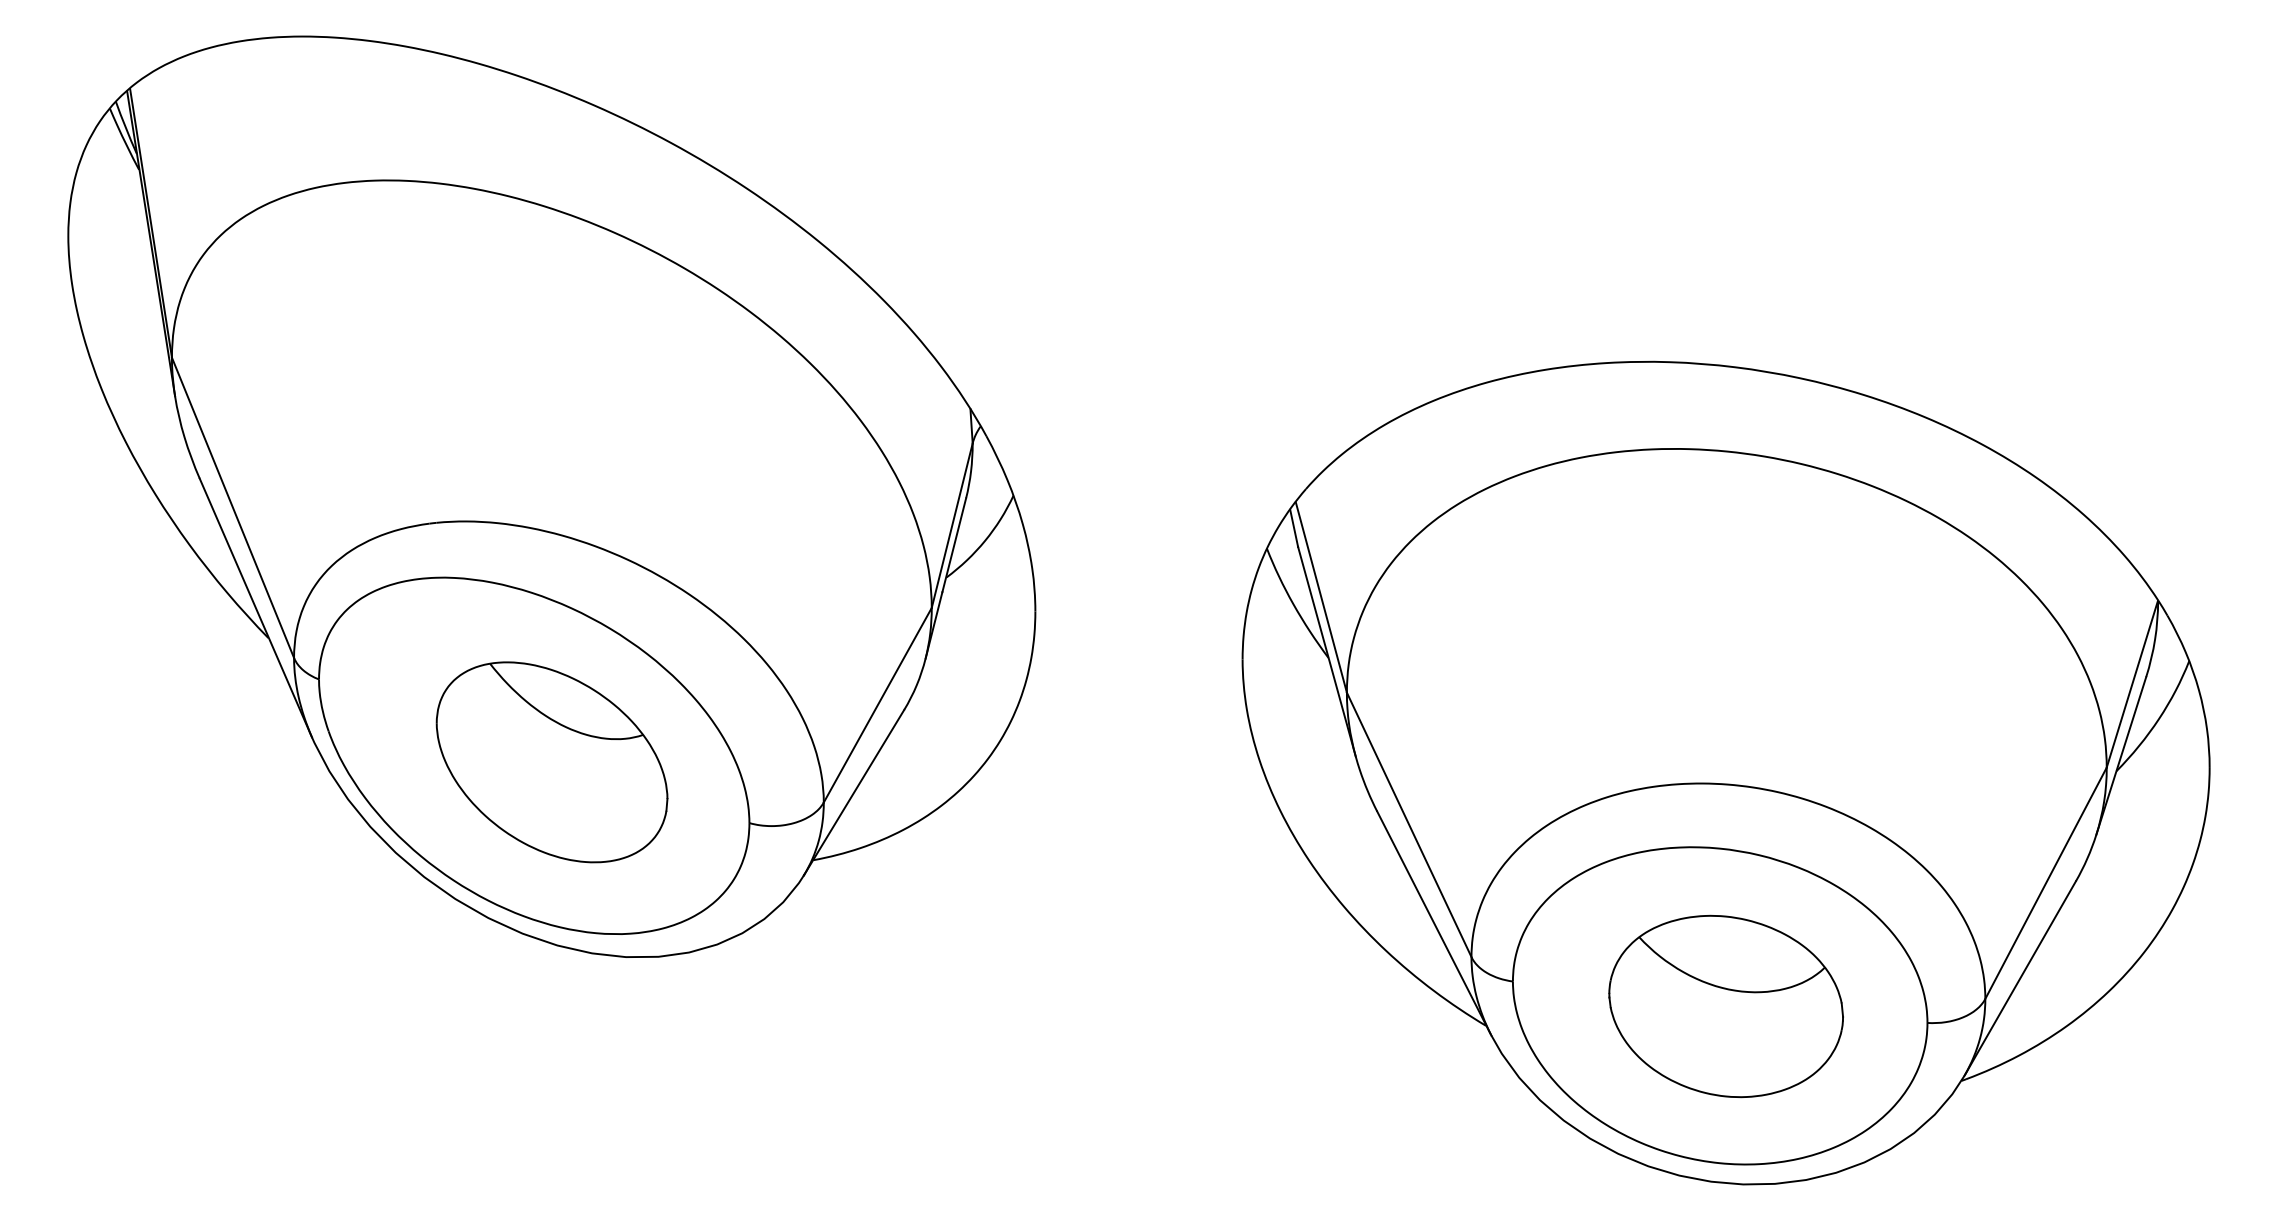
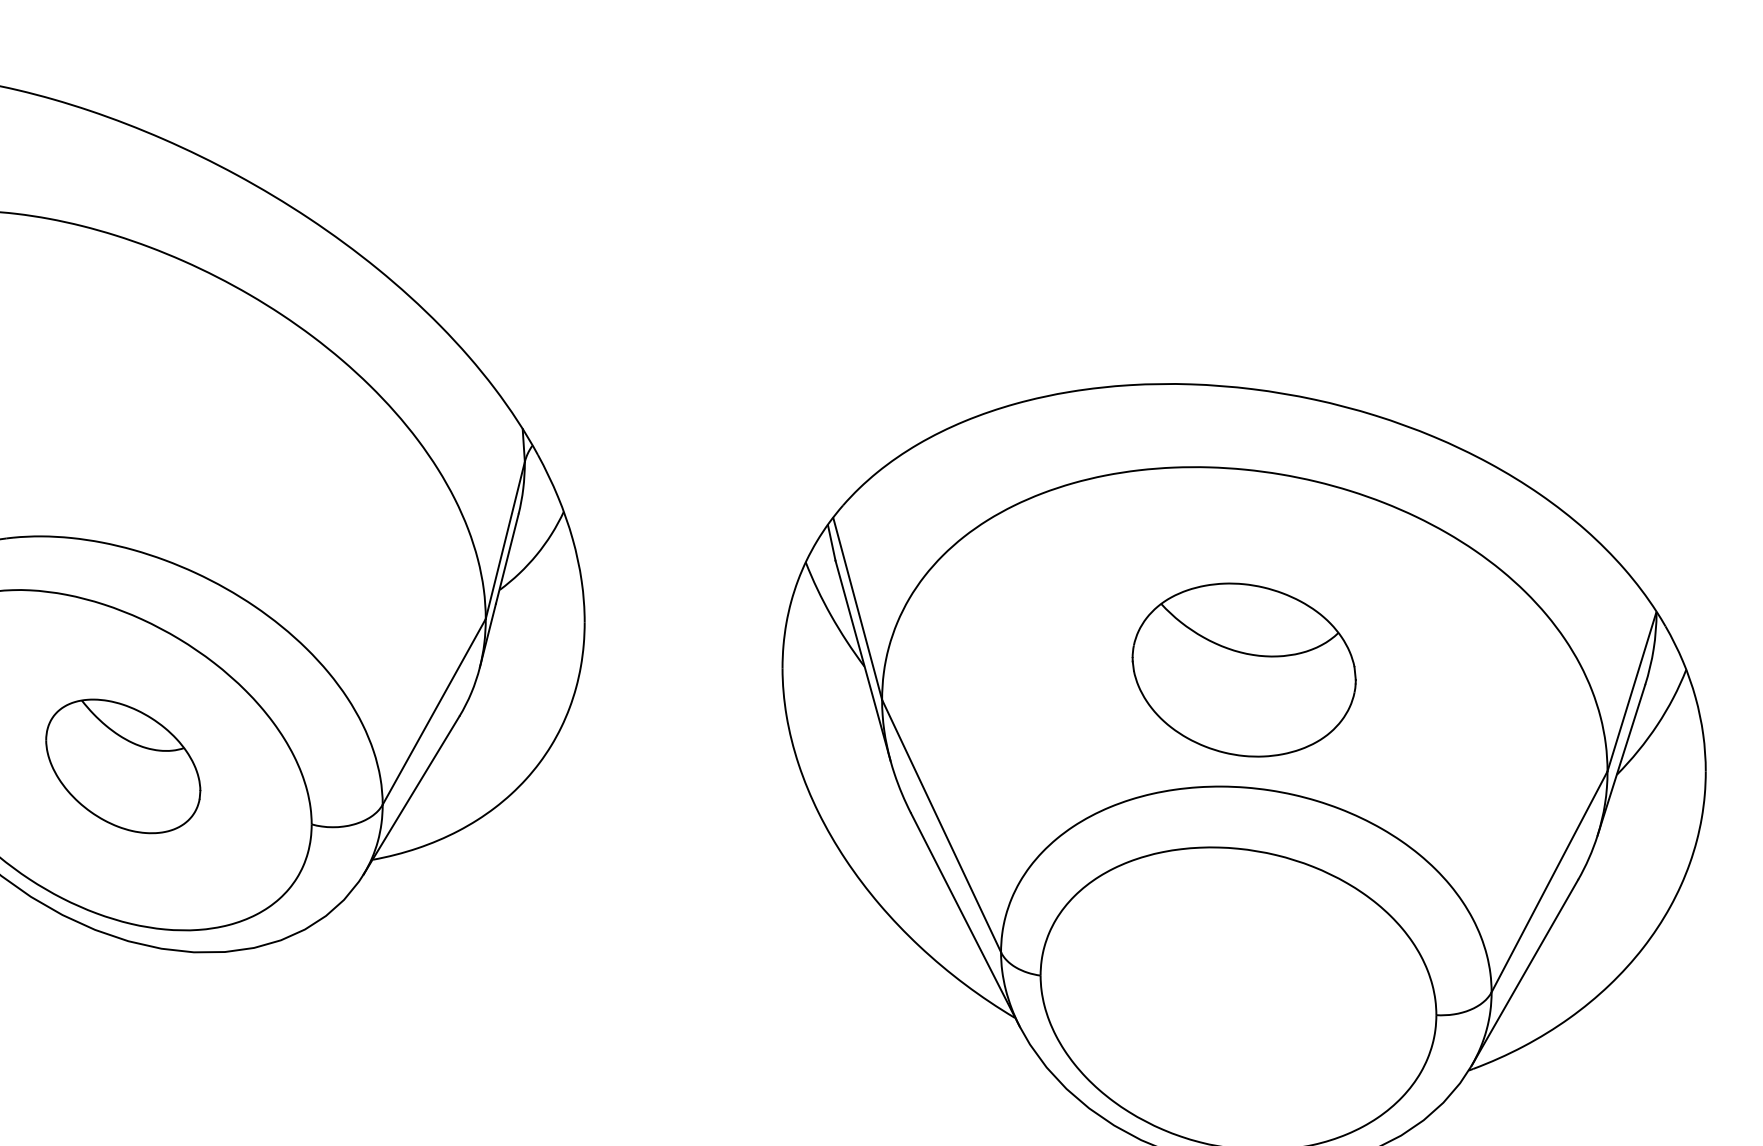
part: (551, 762) -> (122, 766), size x0.7
part: (1725, 1006) -> (1243, 670), moved

